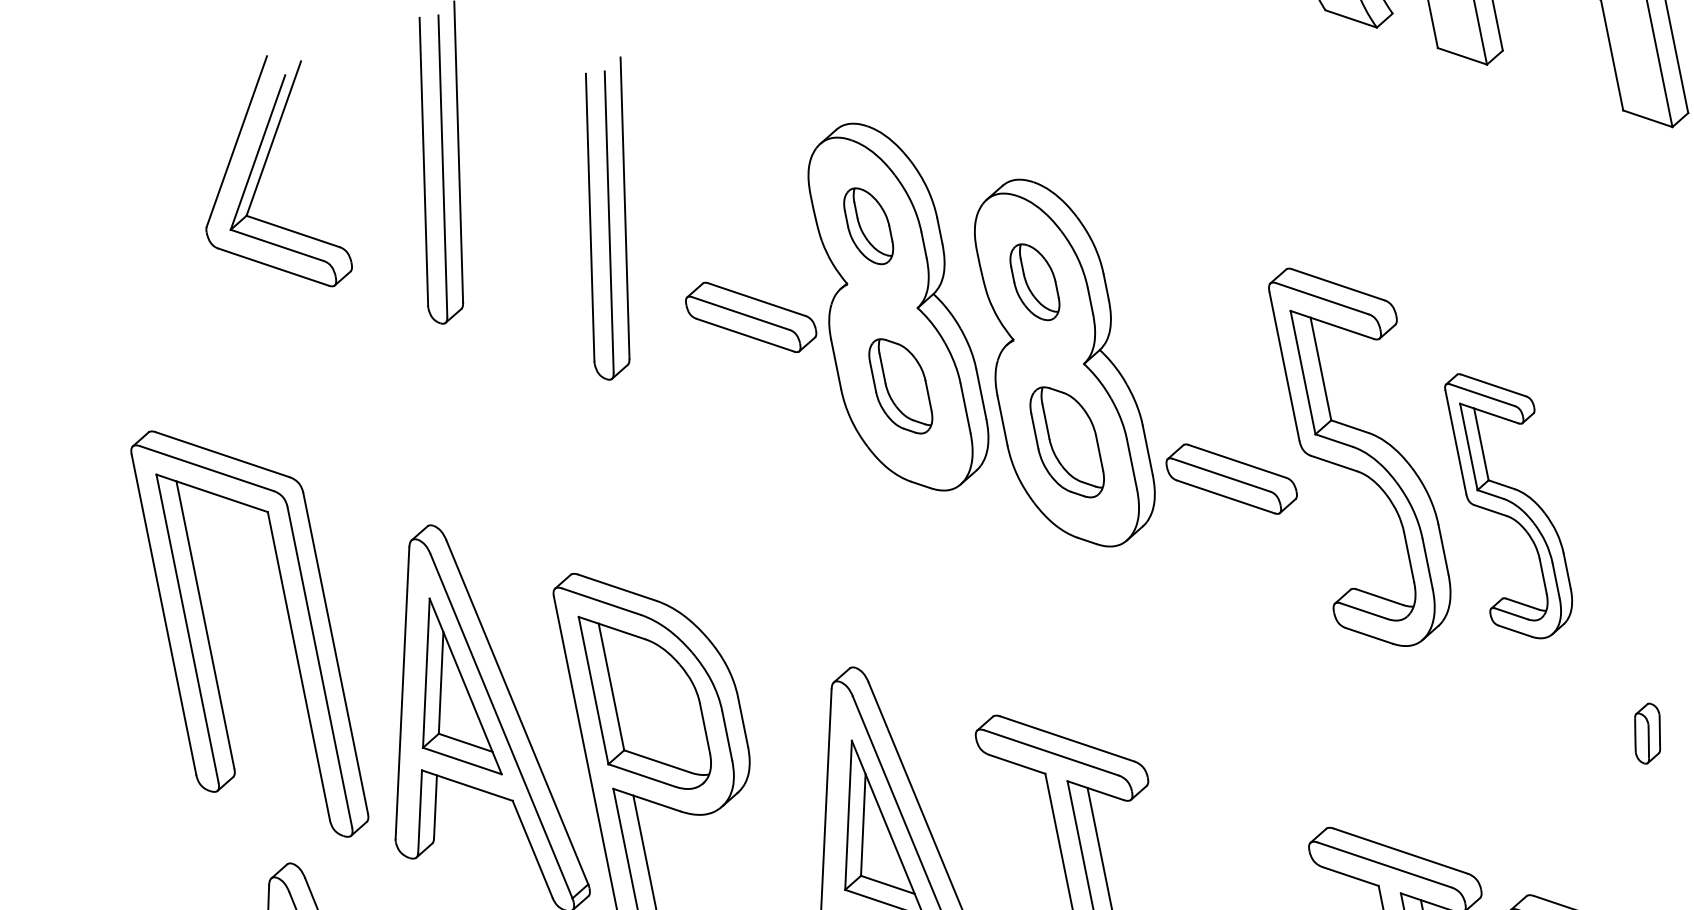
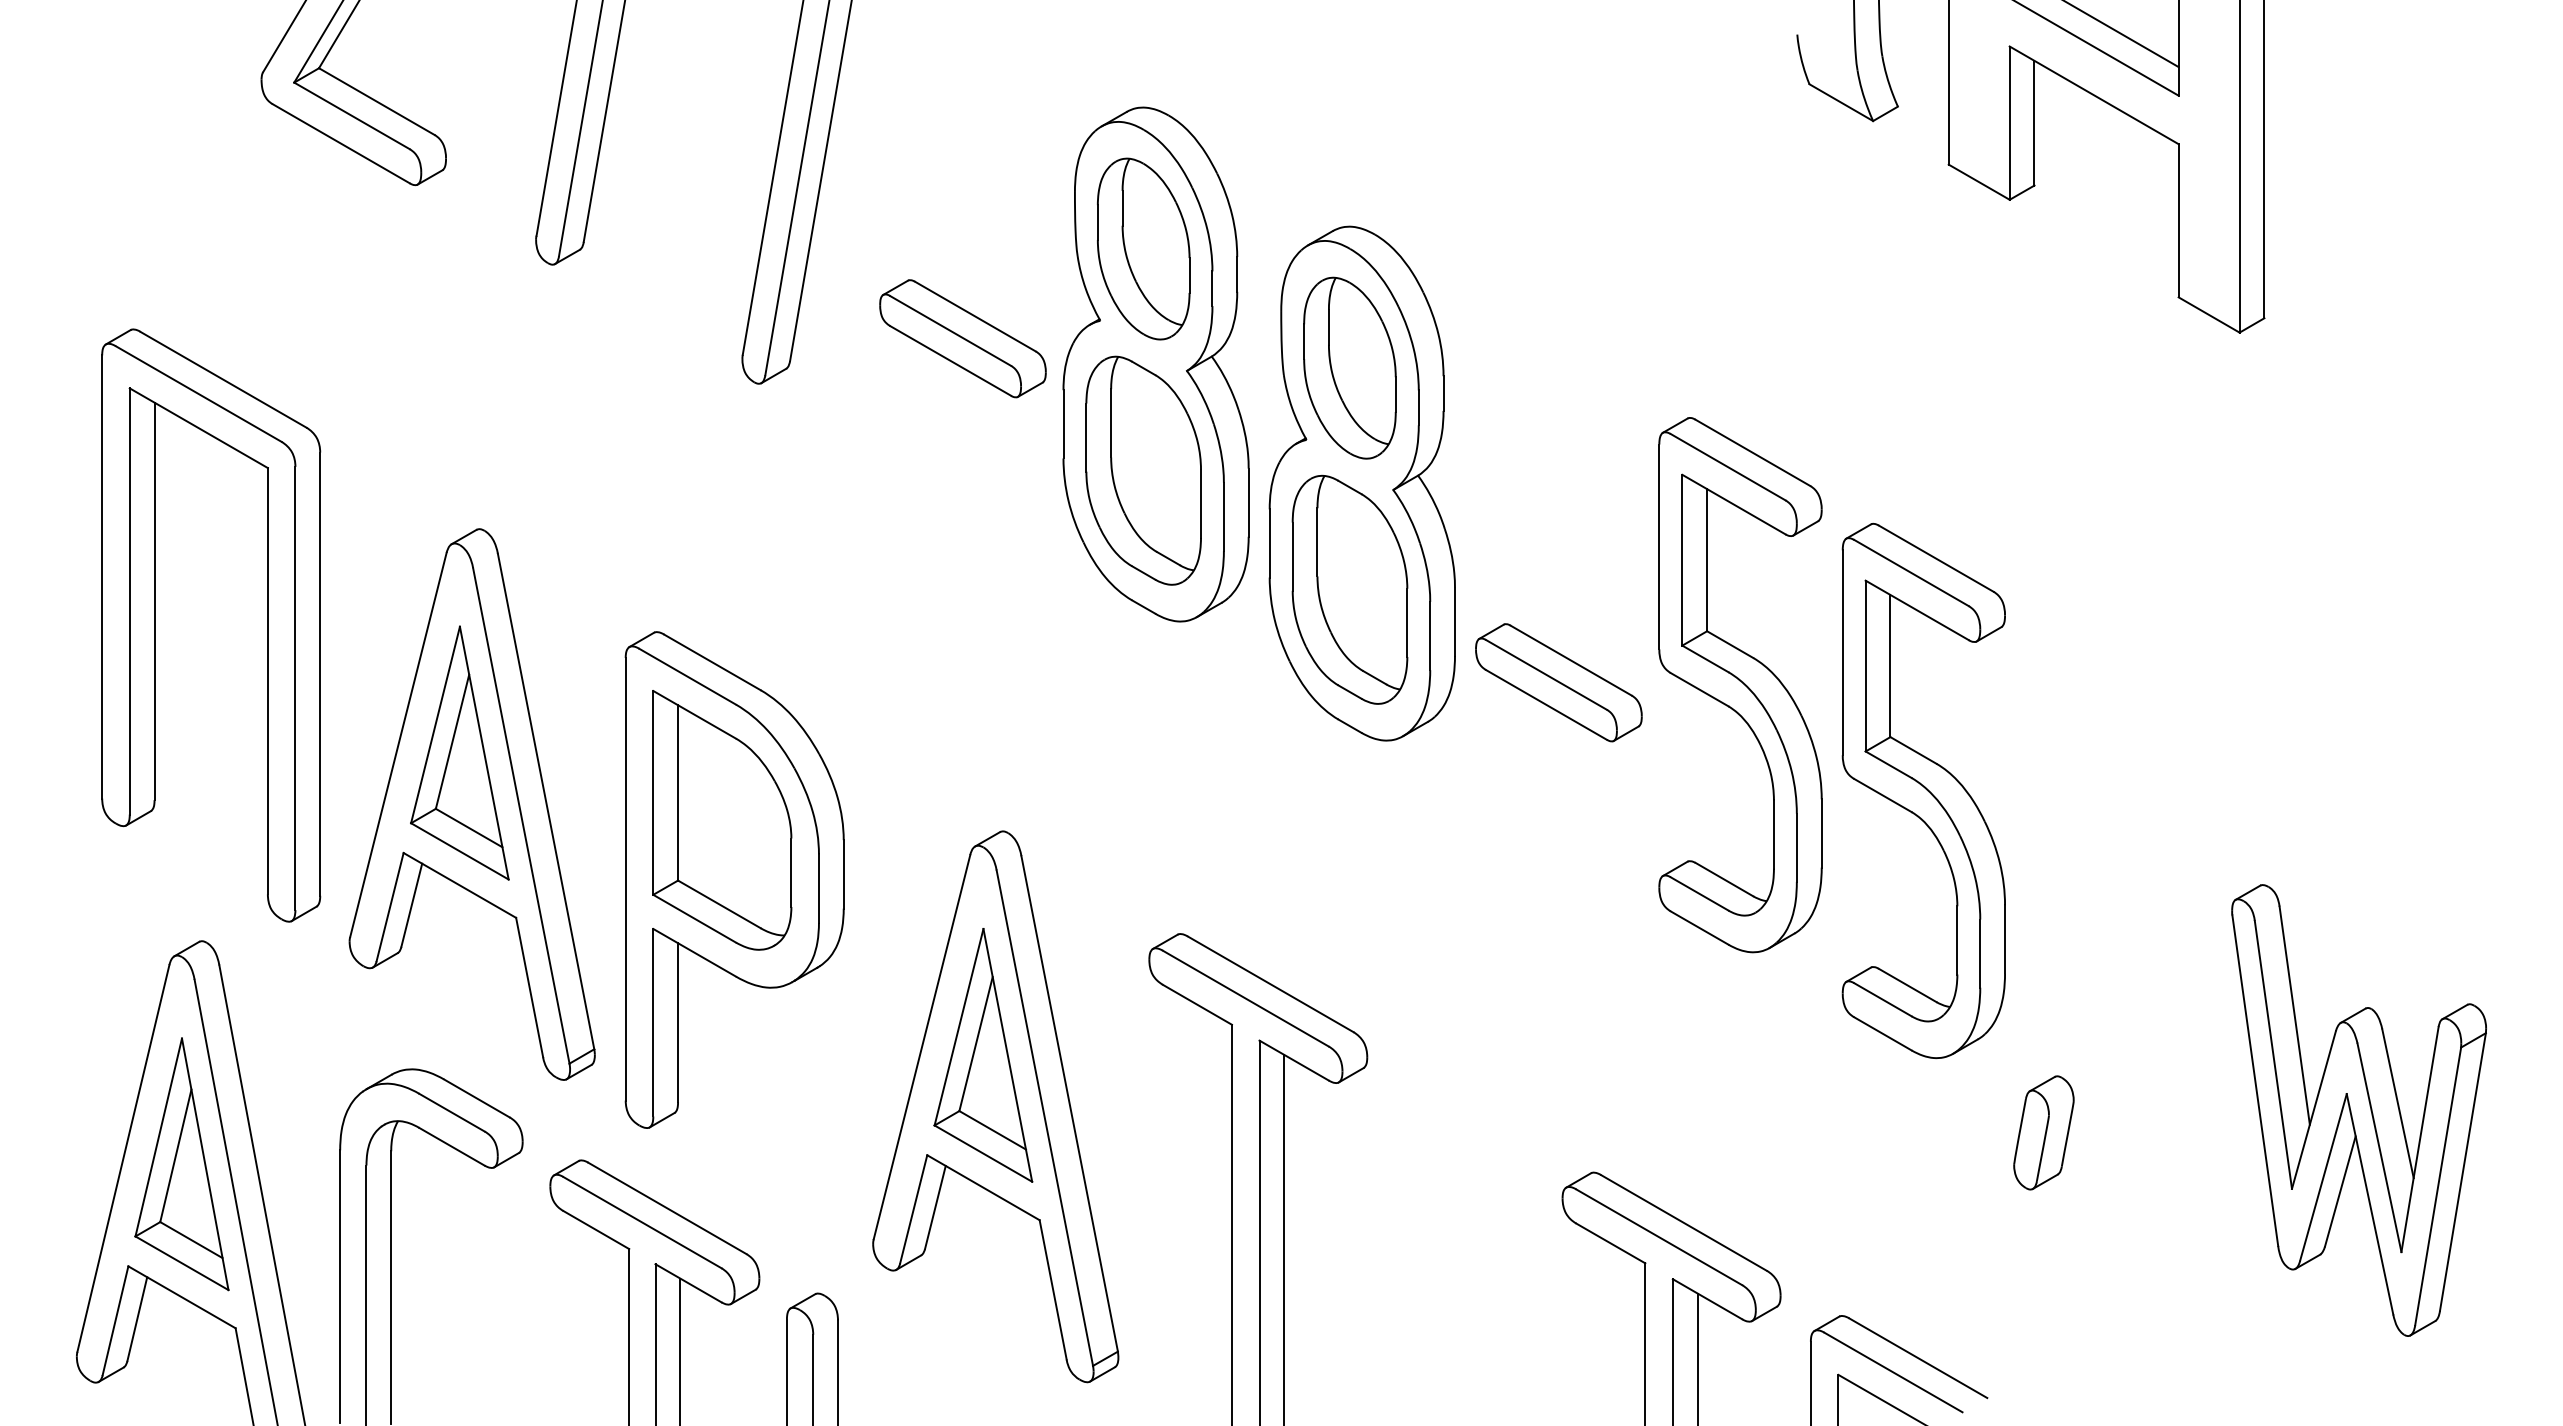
part: (868, 225) -> (1143, 248), size x1.67
part: (1034, 281) -> (1349, 367), size x1.67
part: (900, 386) -> (1143, 470), size x1.67
part: (1066, 442) -> (1349, 589), size x1.43
part: (1510, 503) -> (1923, 790), size x1.43
part: (1647, 733) -> (2043, 1132), size x1.43

